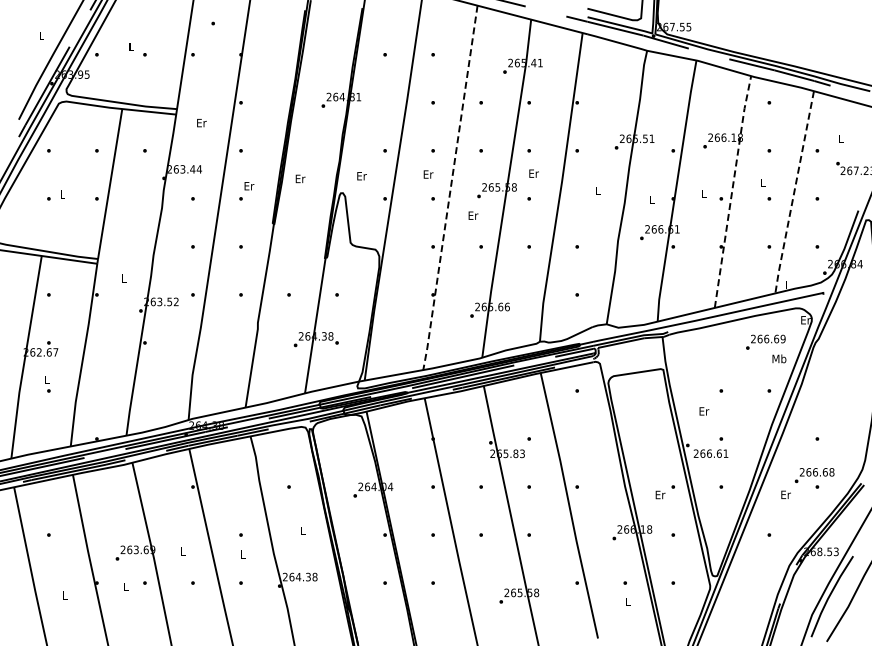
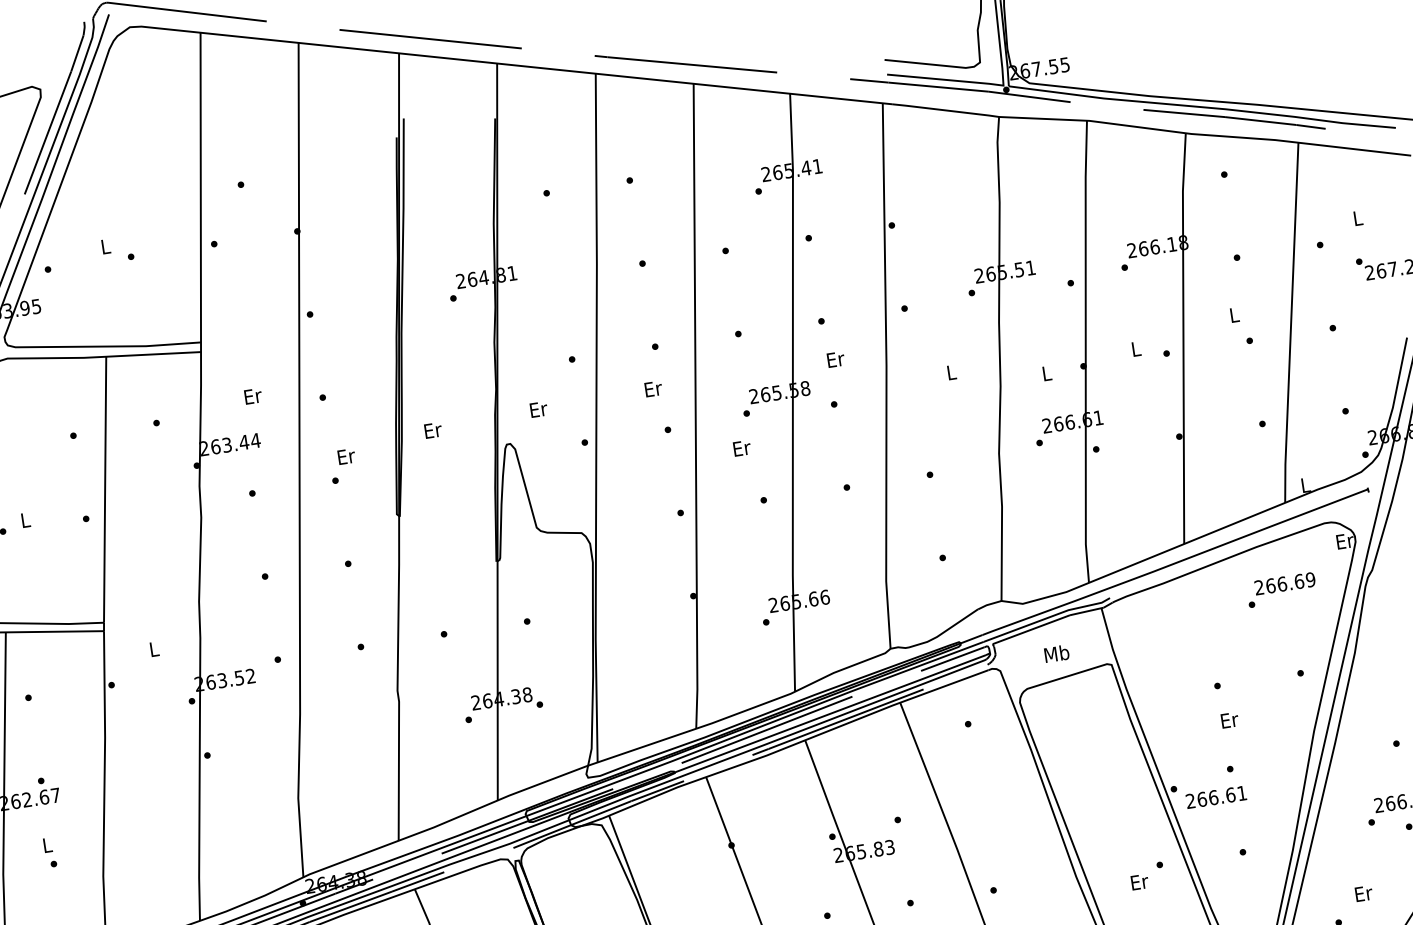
text: (201, 123) -> (252, 397), moved
line: (450, 189) -> (695, 409), dashed -> solid
line: (732, 190) -> (1183, 336), dashed -> solid
line: (794, 193) -> (1291, 324), dashed -> solid
text: (779, 358) -> (1056, 653), moved
text: (704, 411) -> (1230, 720), moved
text: (785, 494) -> (1362, 893), moved

